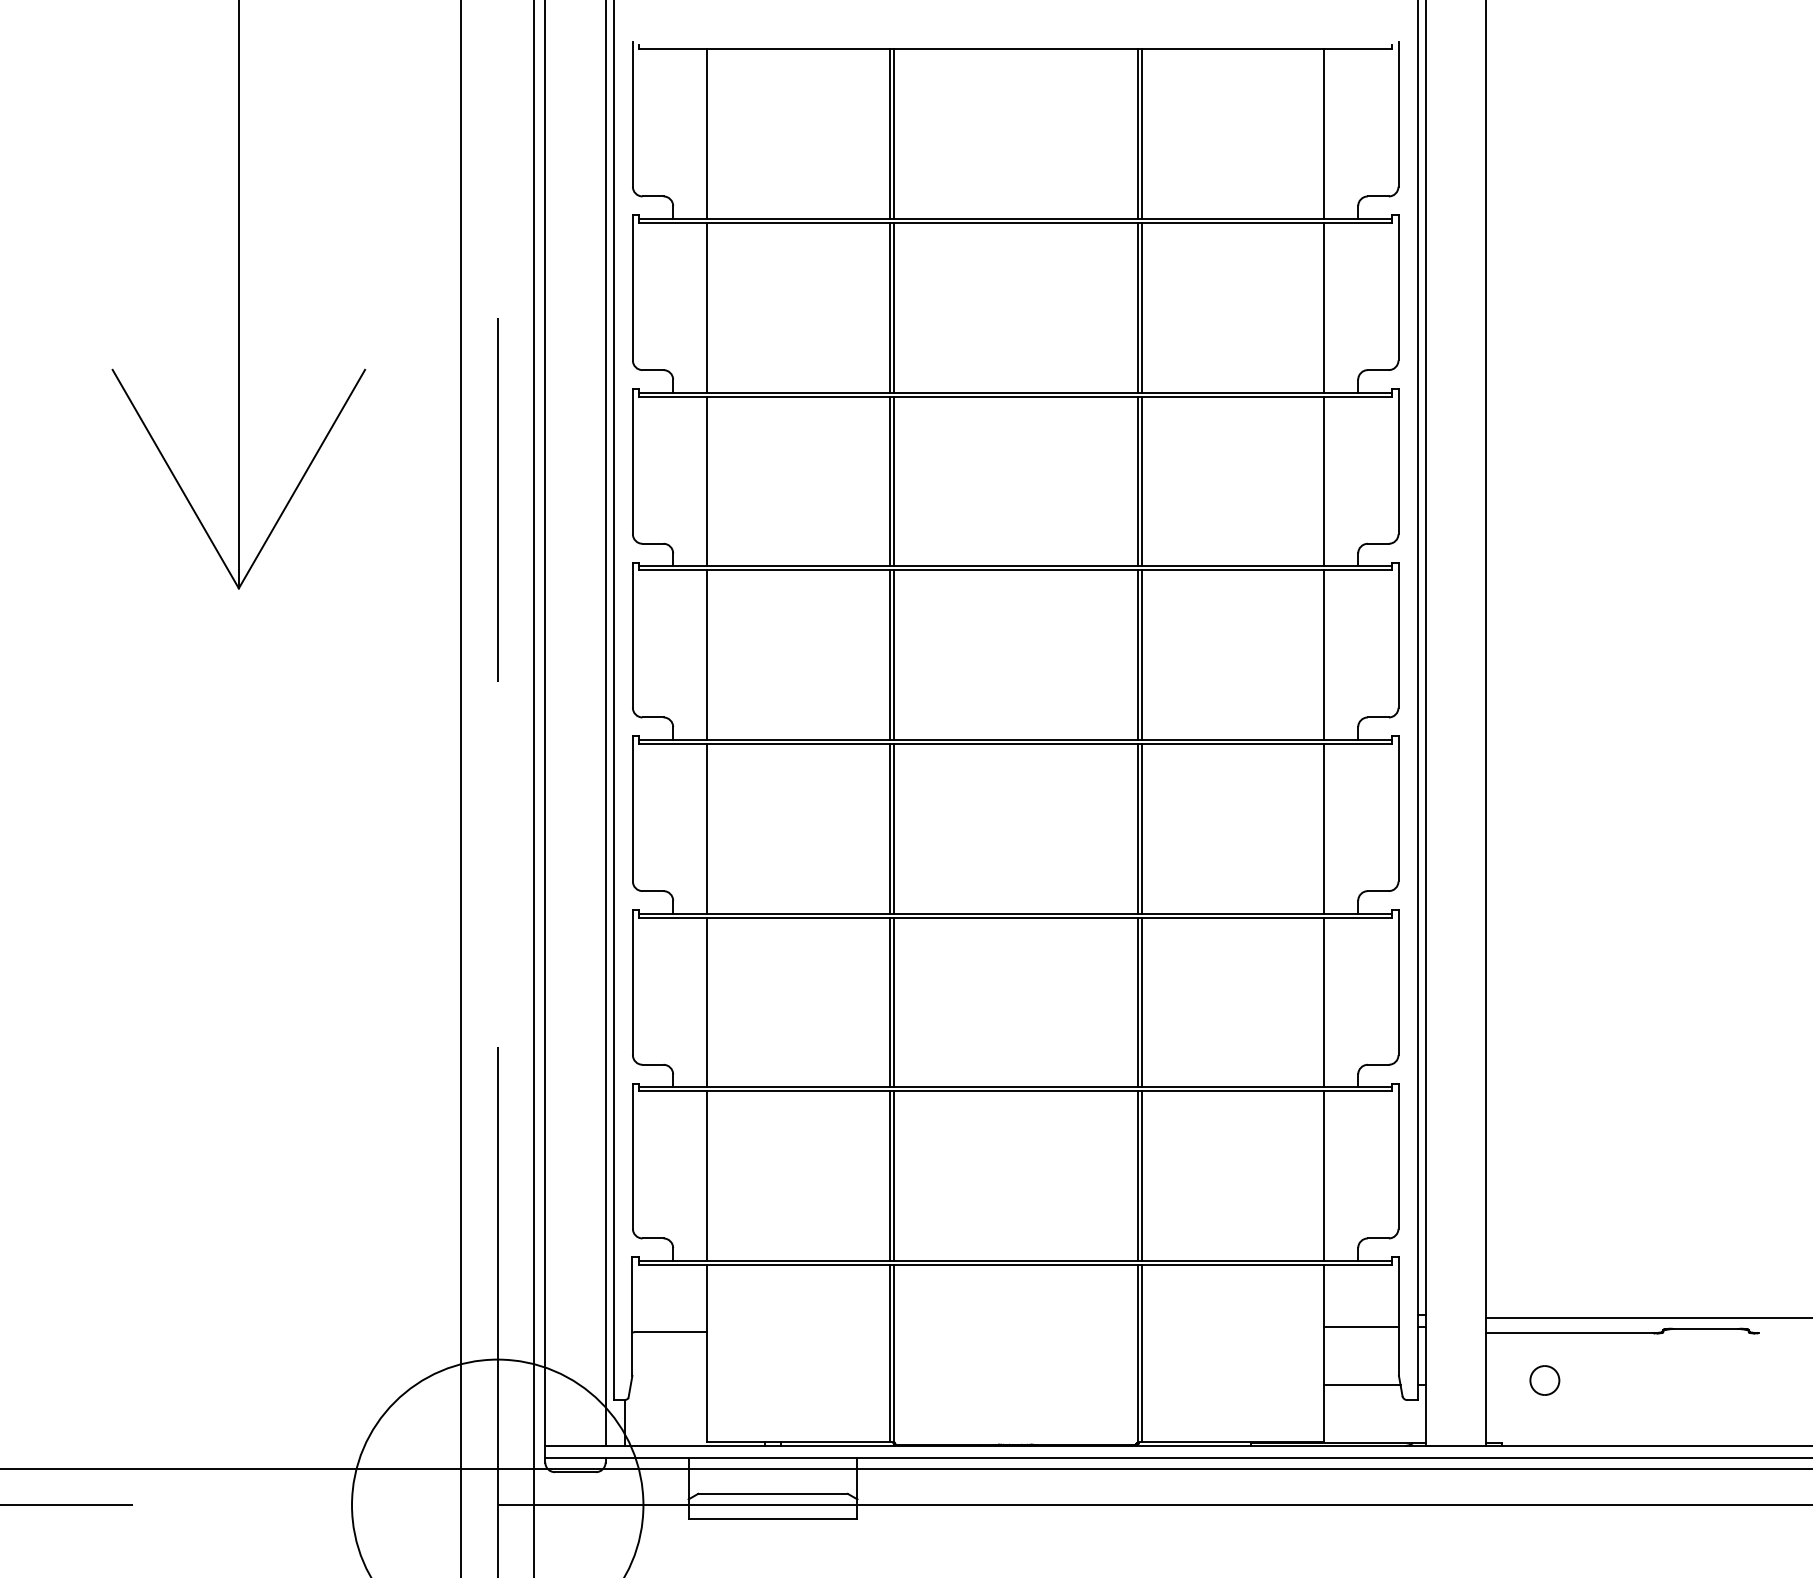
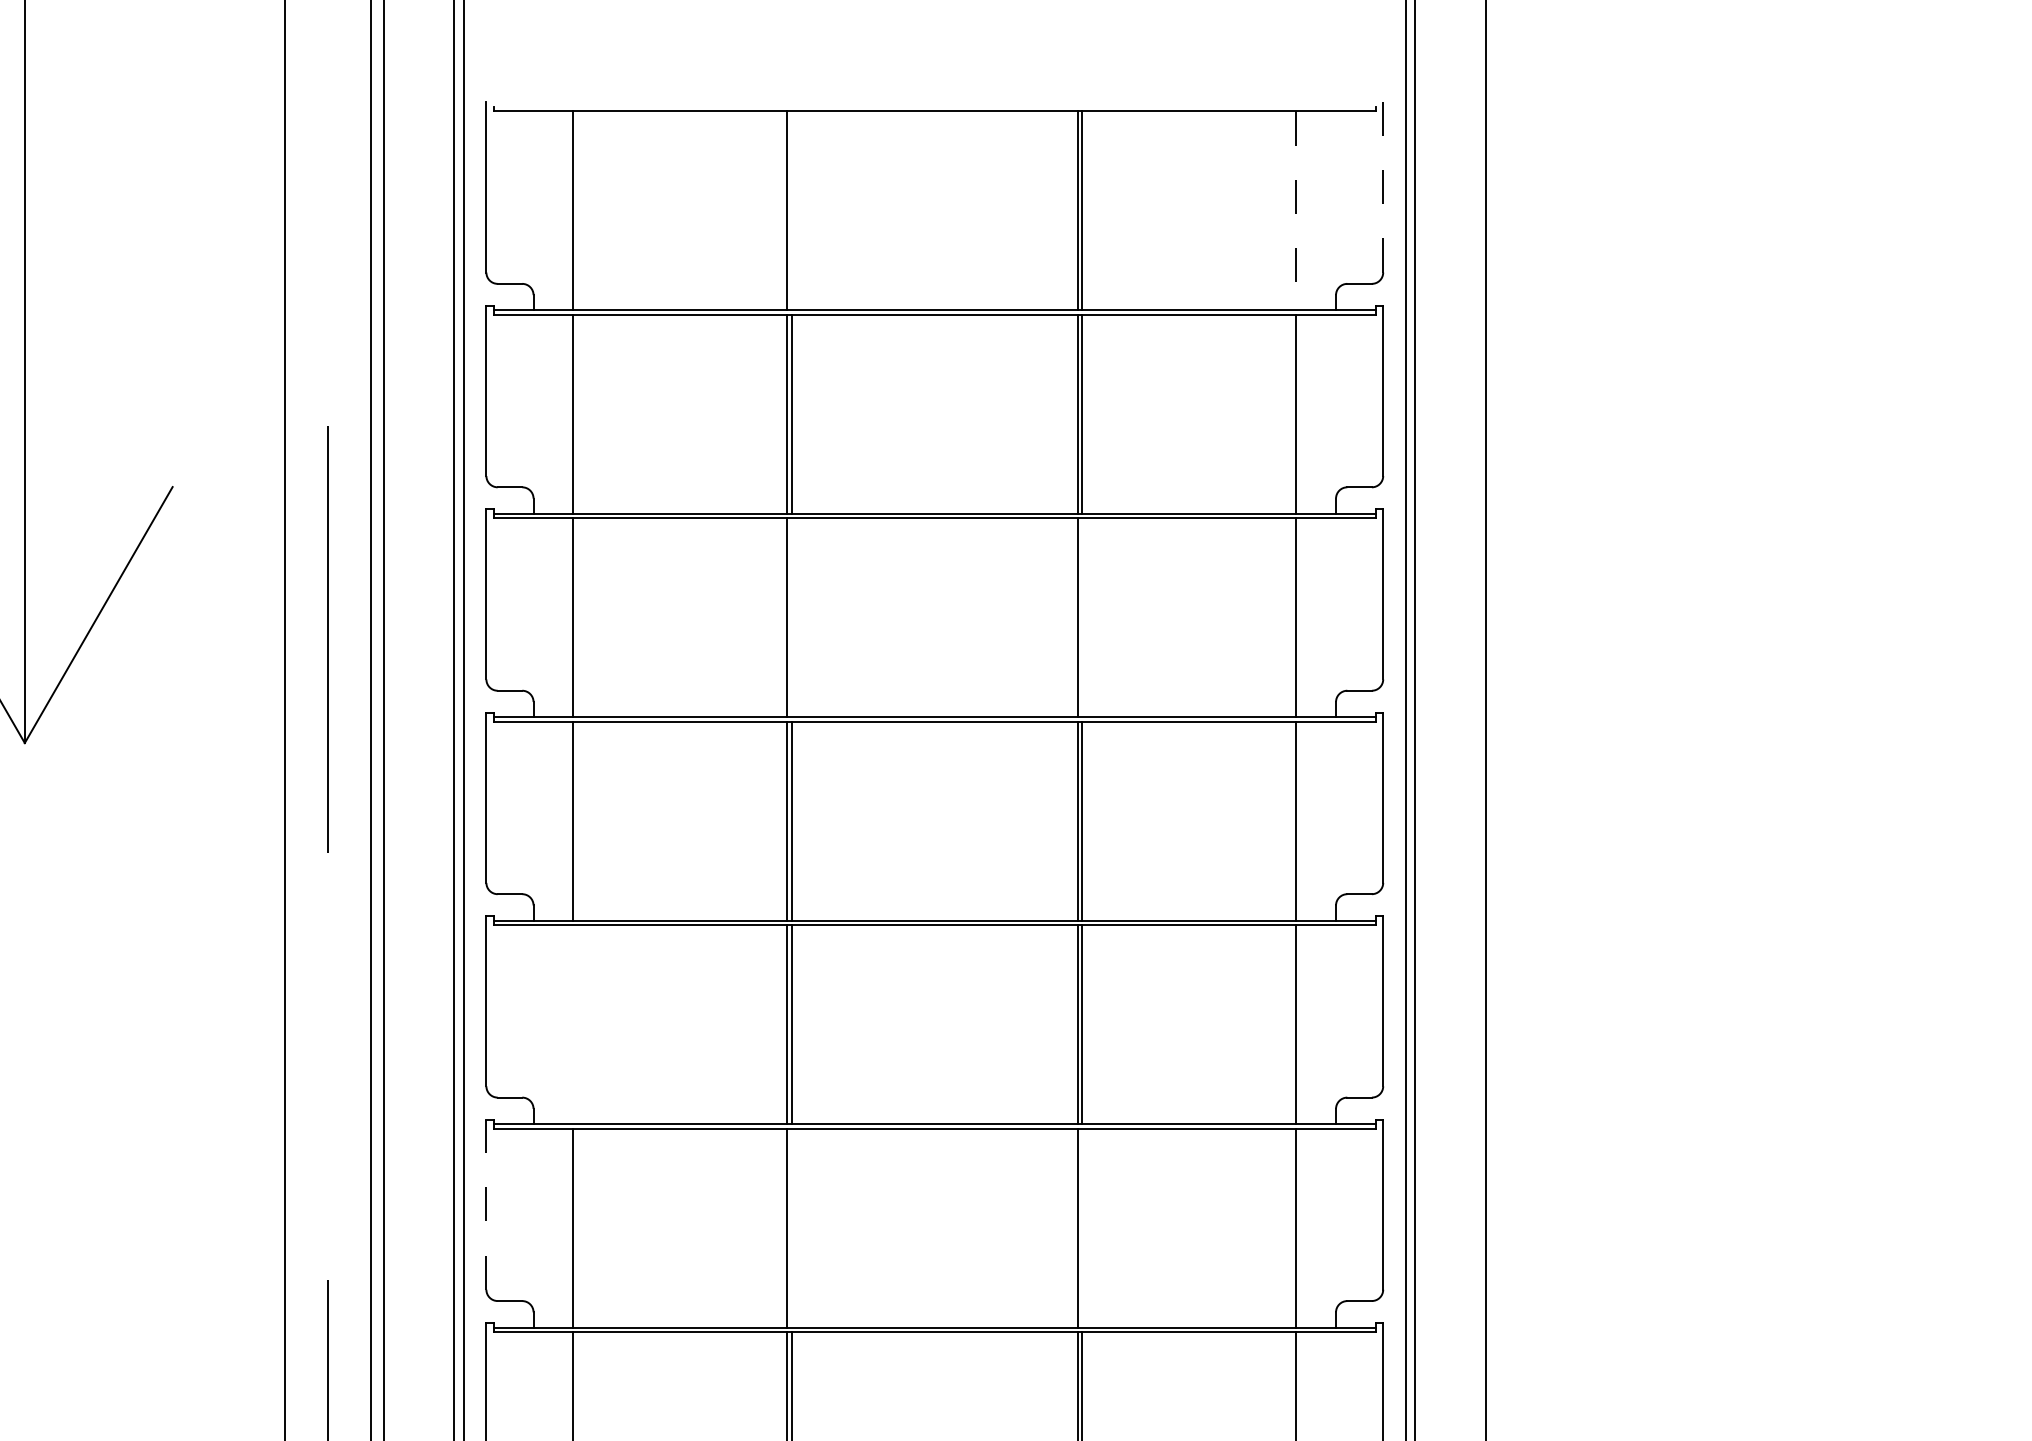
line: (1398, 114) -> (1383, 187), solid -> dashed
line: (893, 134) -> (791, 211), removed
line: (1324, 134) -> (1296, 211), solid -> dashed
line: (893, 481) -> (791, 617), removed
line: (1141, 481) -> (1082, 617), removed
line: (706, 828) -> (572, 1024), removed
line: (632, 982) -> (485, 1204), solid -> dashed
line: (893, 1002) -> (791, 1228), removed
line: (1141, 1002) -> (1082, 1228), removed

